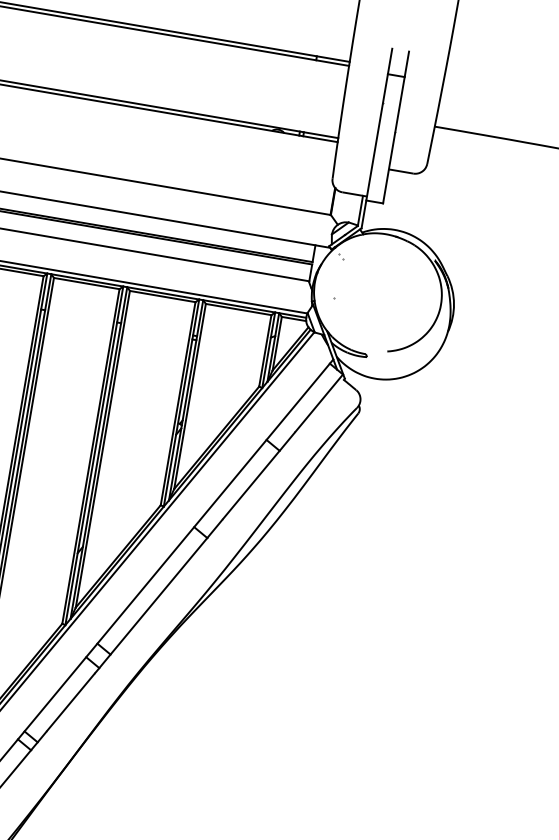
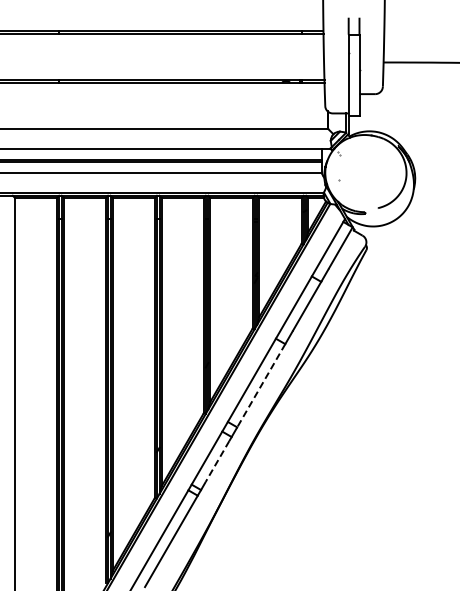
line: (159, 597) -> (261, 386), solid -> dashed
line: (70, 702) -> (217, 461), solid -> dashed

